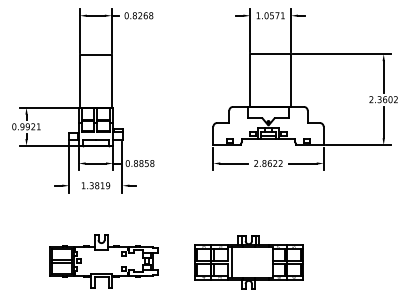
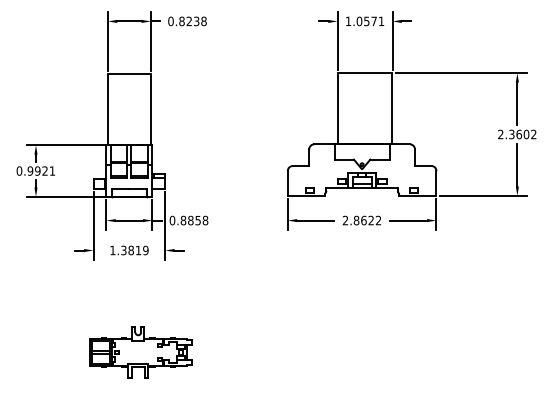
text: (145, 15) -> (196, 21), 0.8268 -> 0.8238
part: (104, 261) -> (140, 352), size x0.7
part: (248, 262) -> (335, 353), removed

